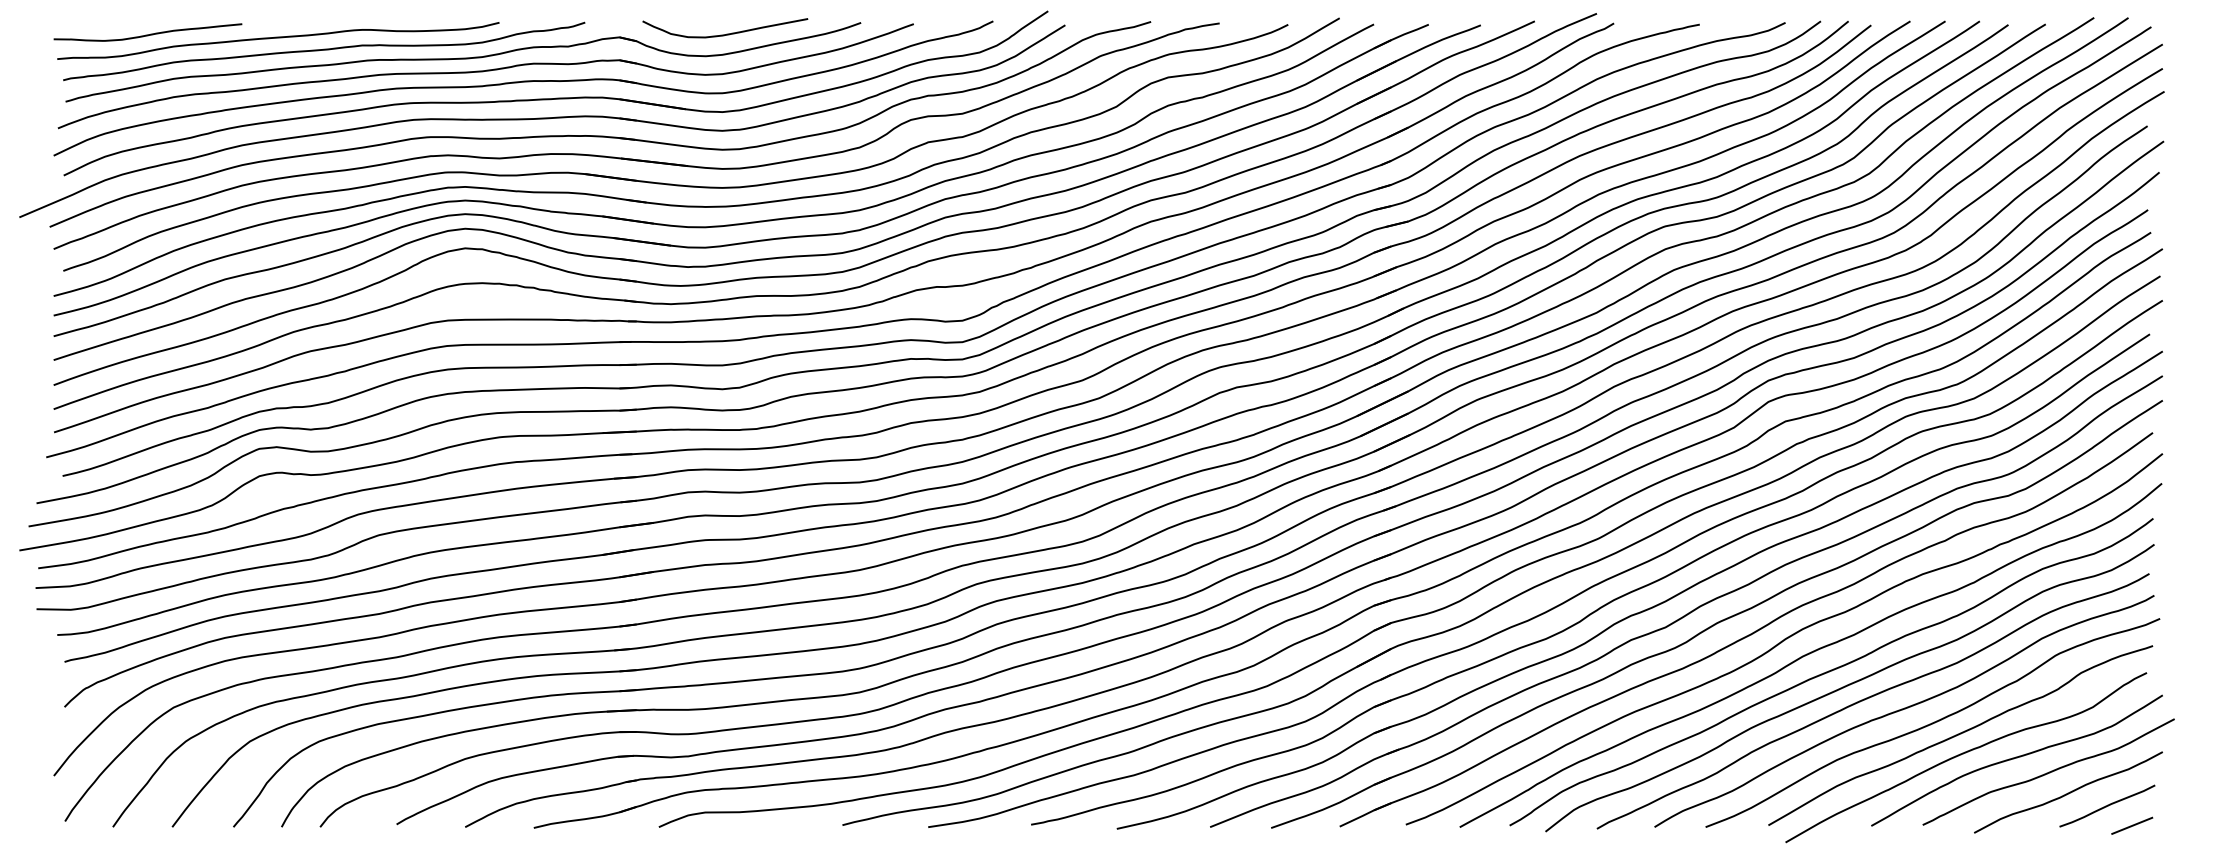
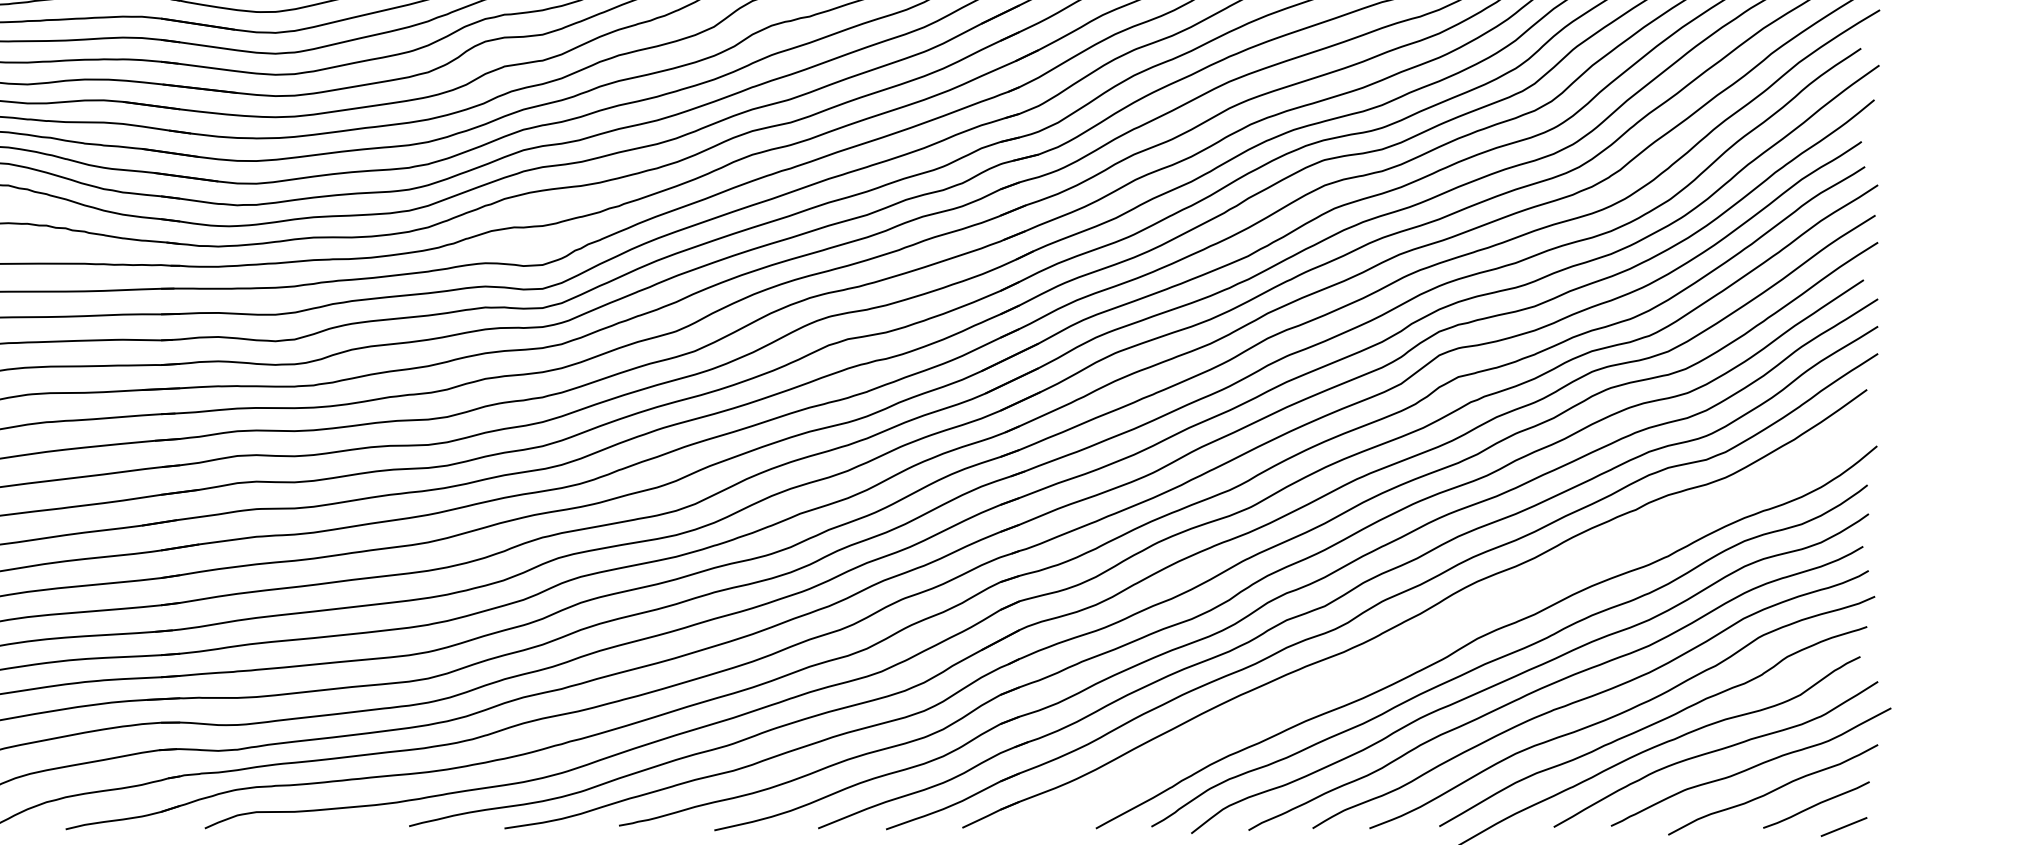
curve: (1784, 639) -> (1457, 619), removed

